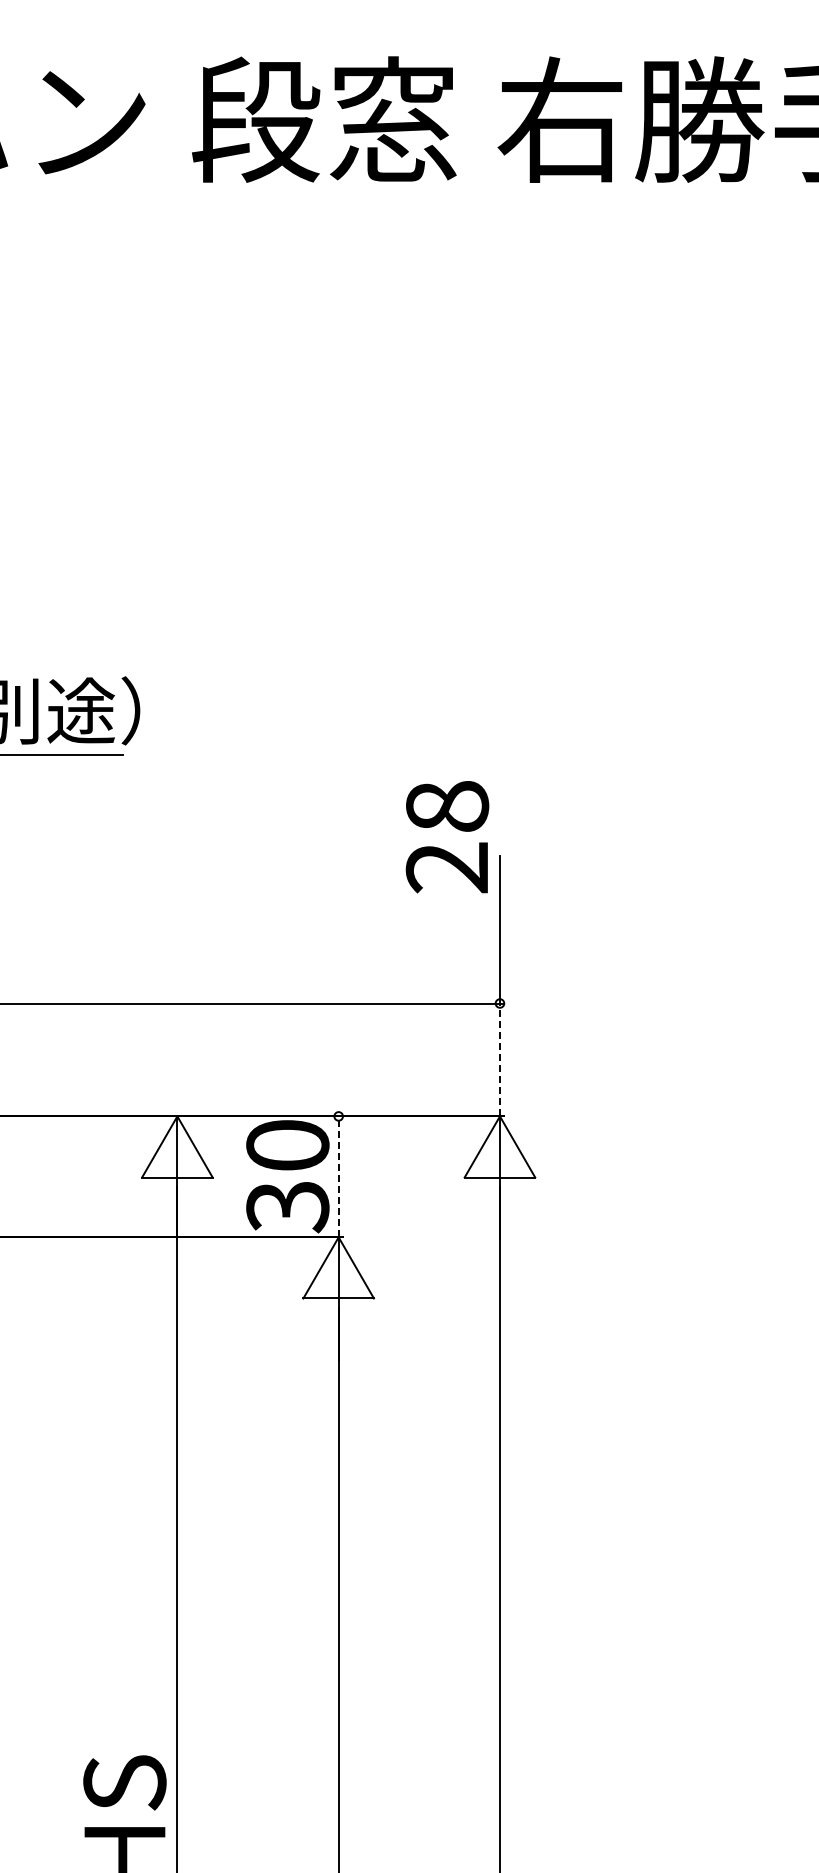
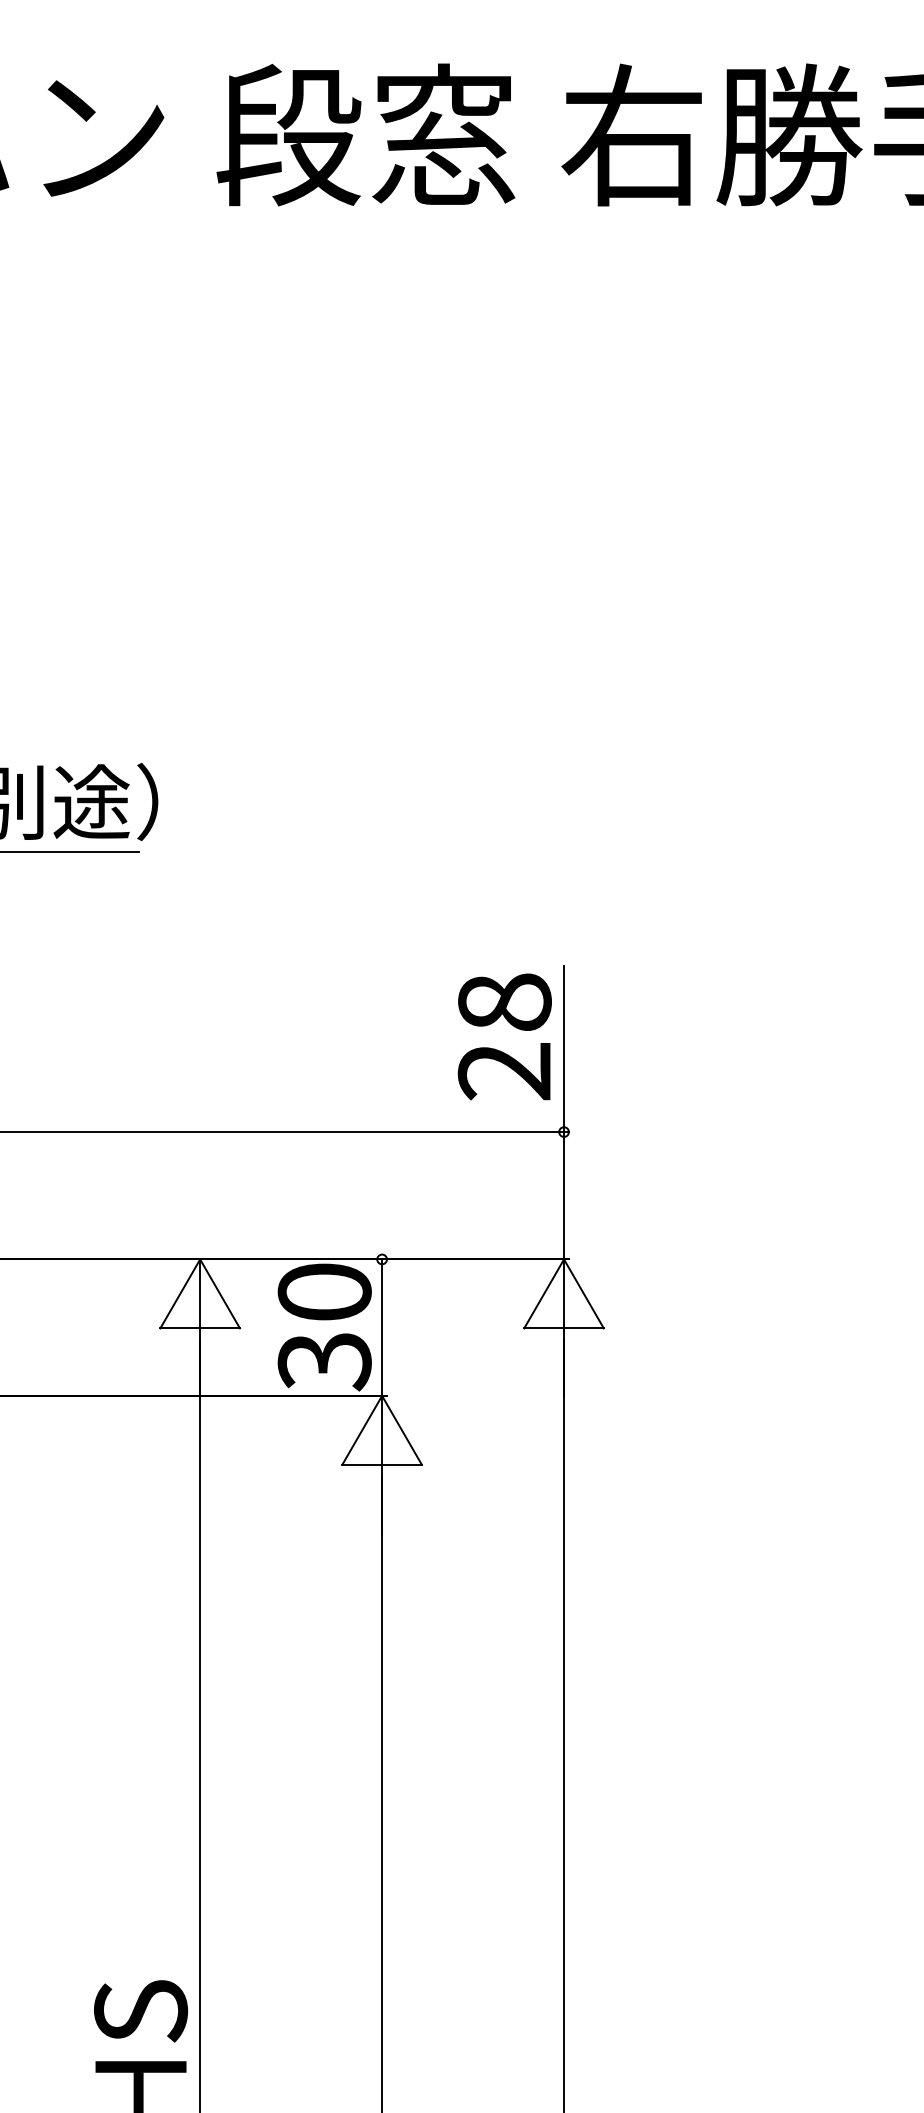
text: (447, 837) -> (504, 1037), moved
line: (499, 1059) -> (563, 1195), dashed -> solid
line: (338, 1176) -> (381, 1327), dashed -> solid

